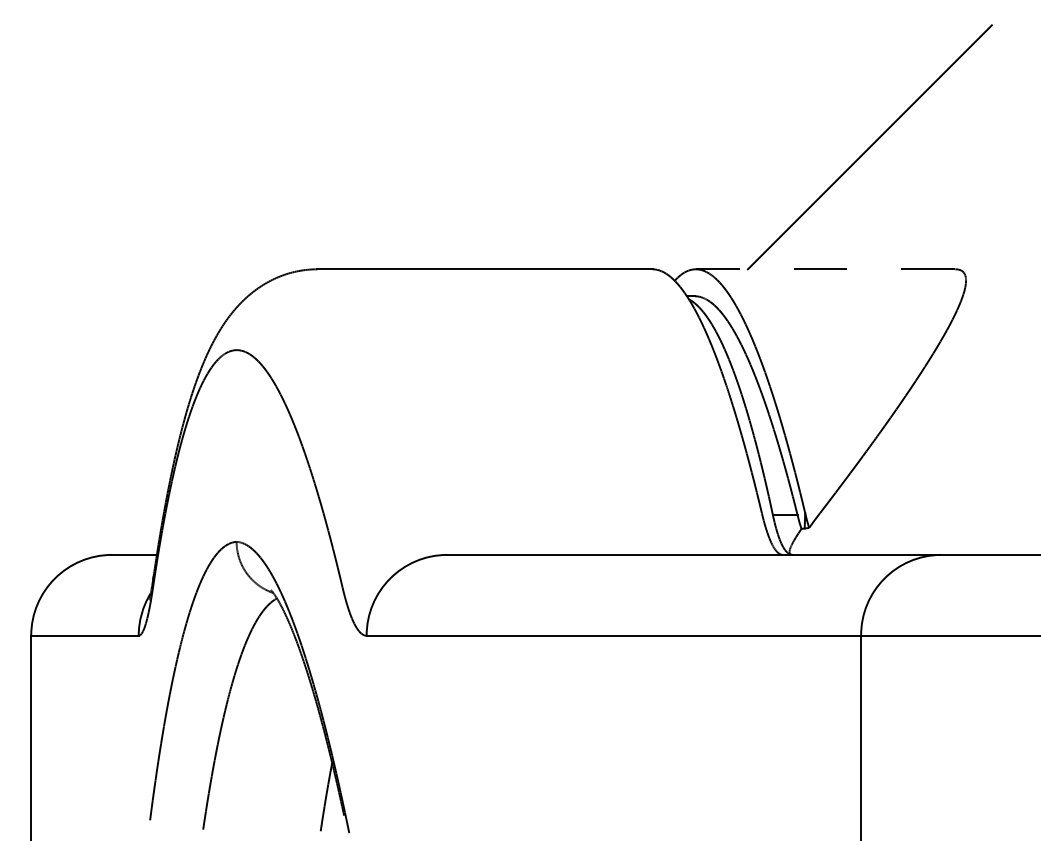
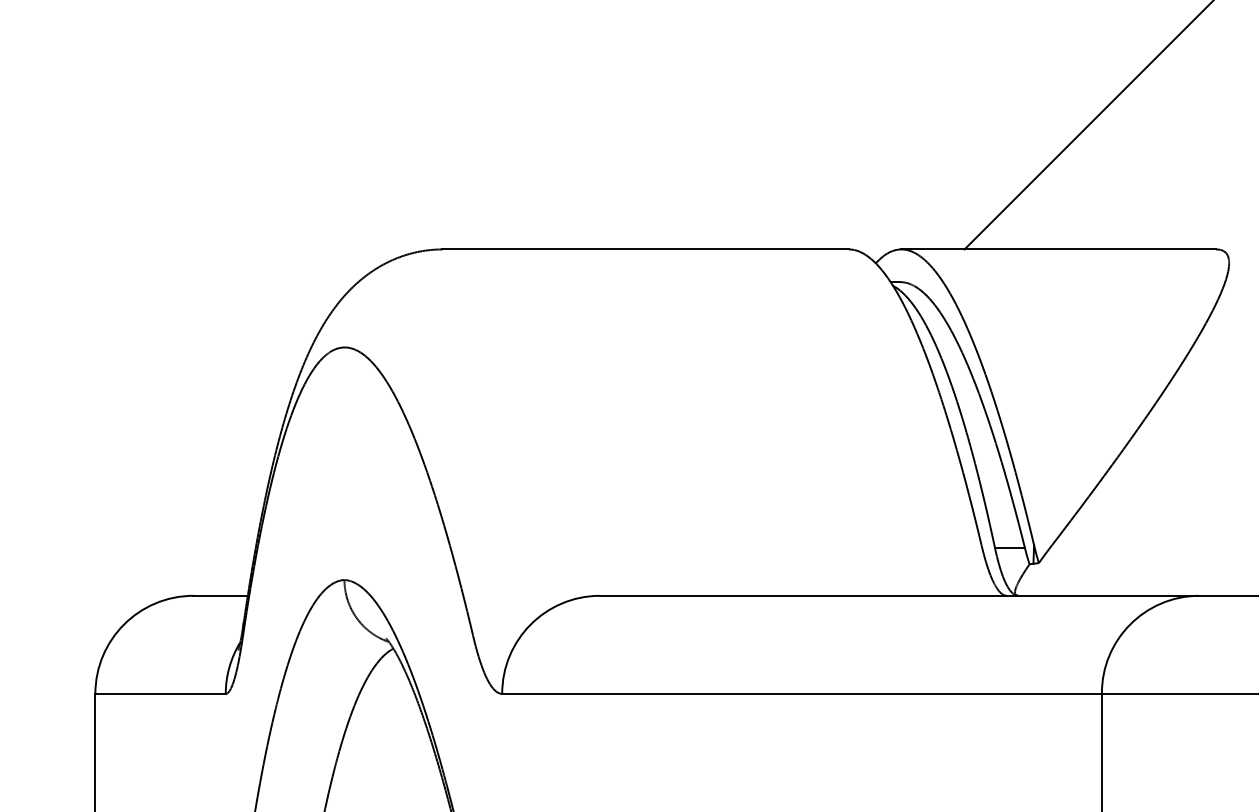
line: (825, 269) -> (1058, 249), dashed -> solid

